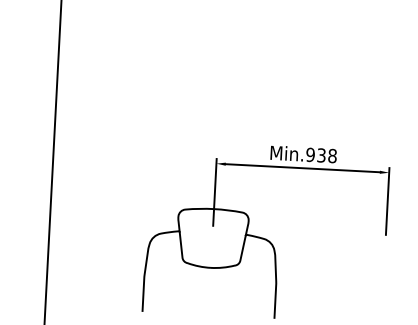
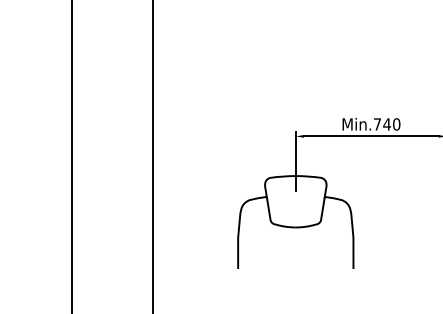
text: (320, 155) -> (386, 124), Min.938 -> Min.740

